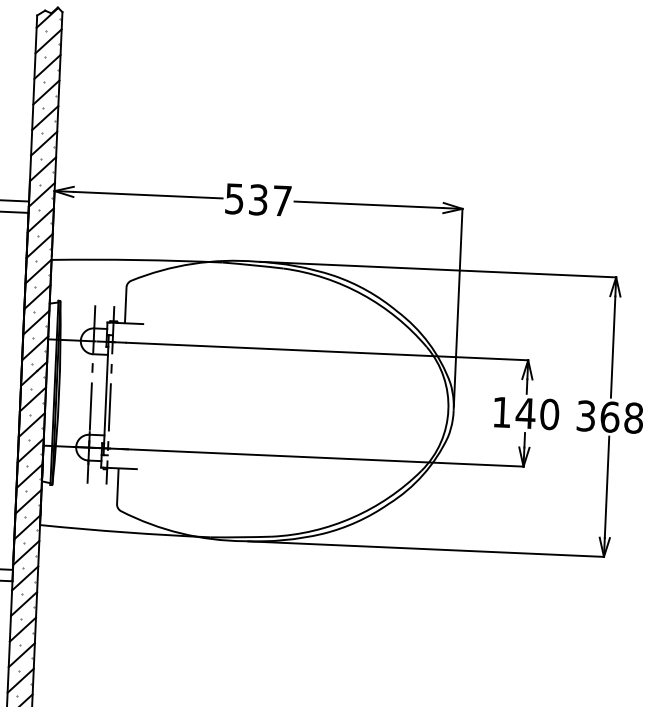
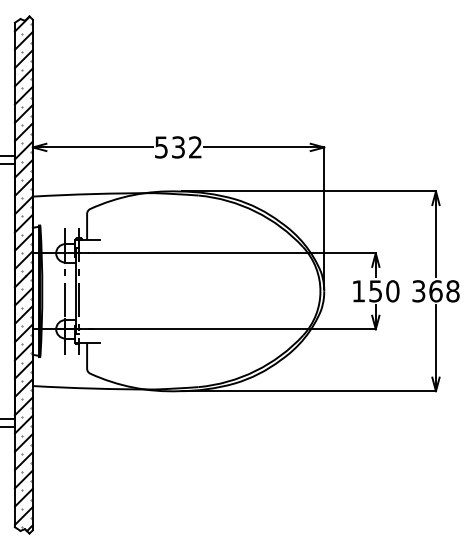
text: (282, 201) -> (195, 147), 537 -> 532
text: (525, 413) -> (375, 291), 140 -> 150

